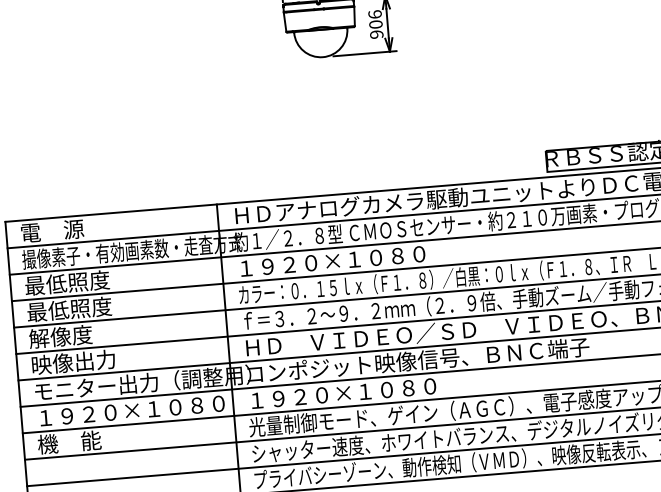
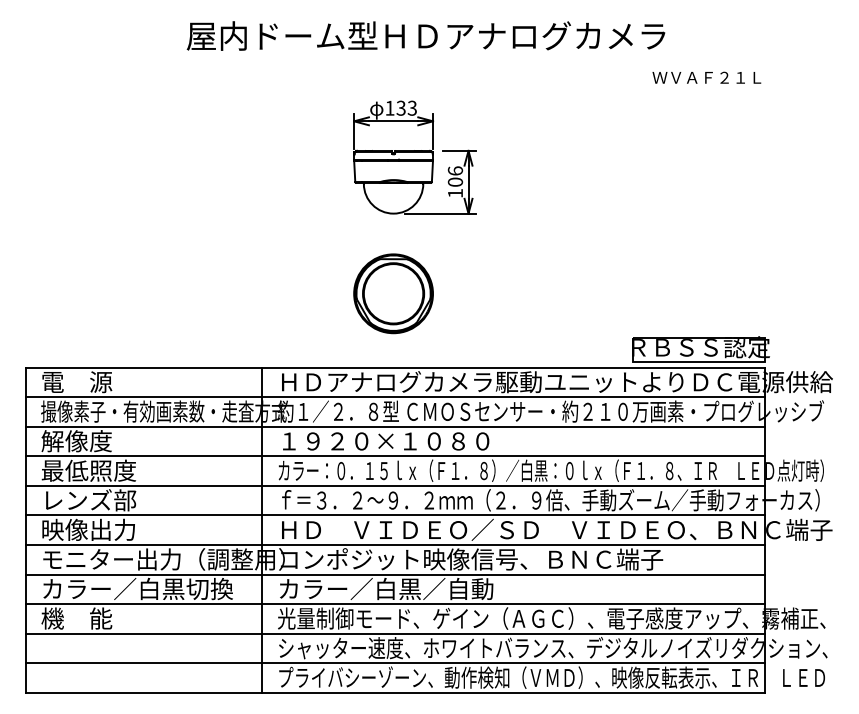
text: (376, 34) -> (455, 193), 906 -> 106
part: (328, 128) -> (393, 293), added
text: (66, 283) -> (88, 441), 最低照度 -> 解像度
text: (71, 336) -> (88, 500), 解像度 -> レンズ部
text: (344, 393) -> (386, 589), １９２０×１０８０ -> カラー／白黒／自動
text: (130, 410) -> (147, 588), １９２０×１０８０ -> カラー／白黒切換

